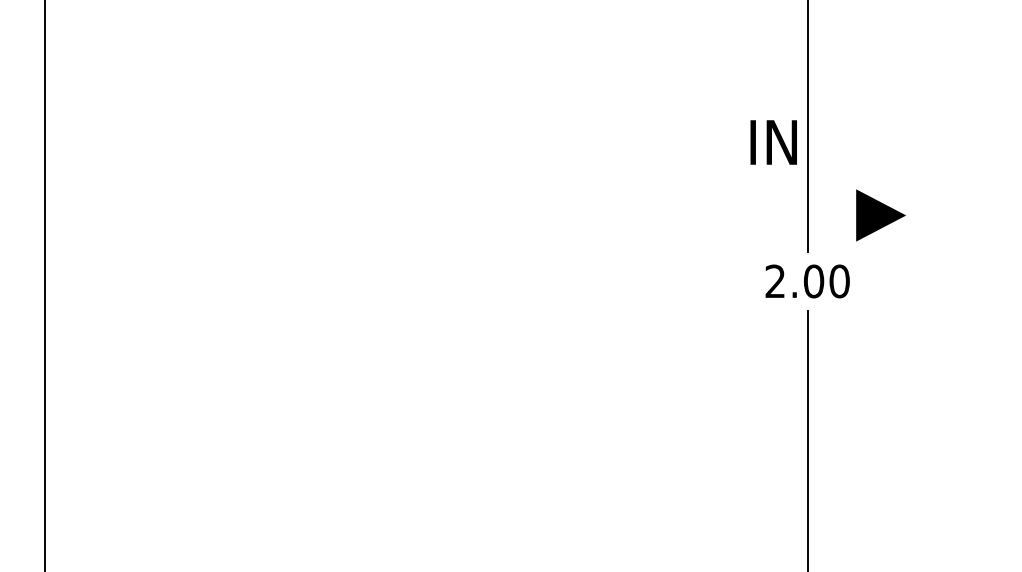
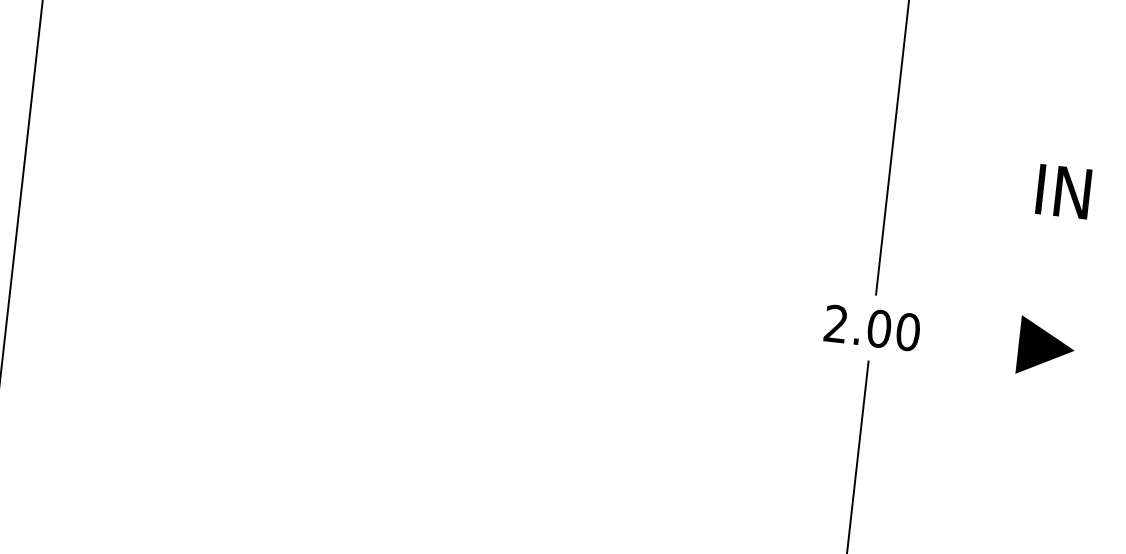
text: (773, 142) -> (1063, 191), moved
line: (880, 215) -> (1045, 347), moved

